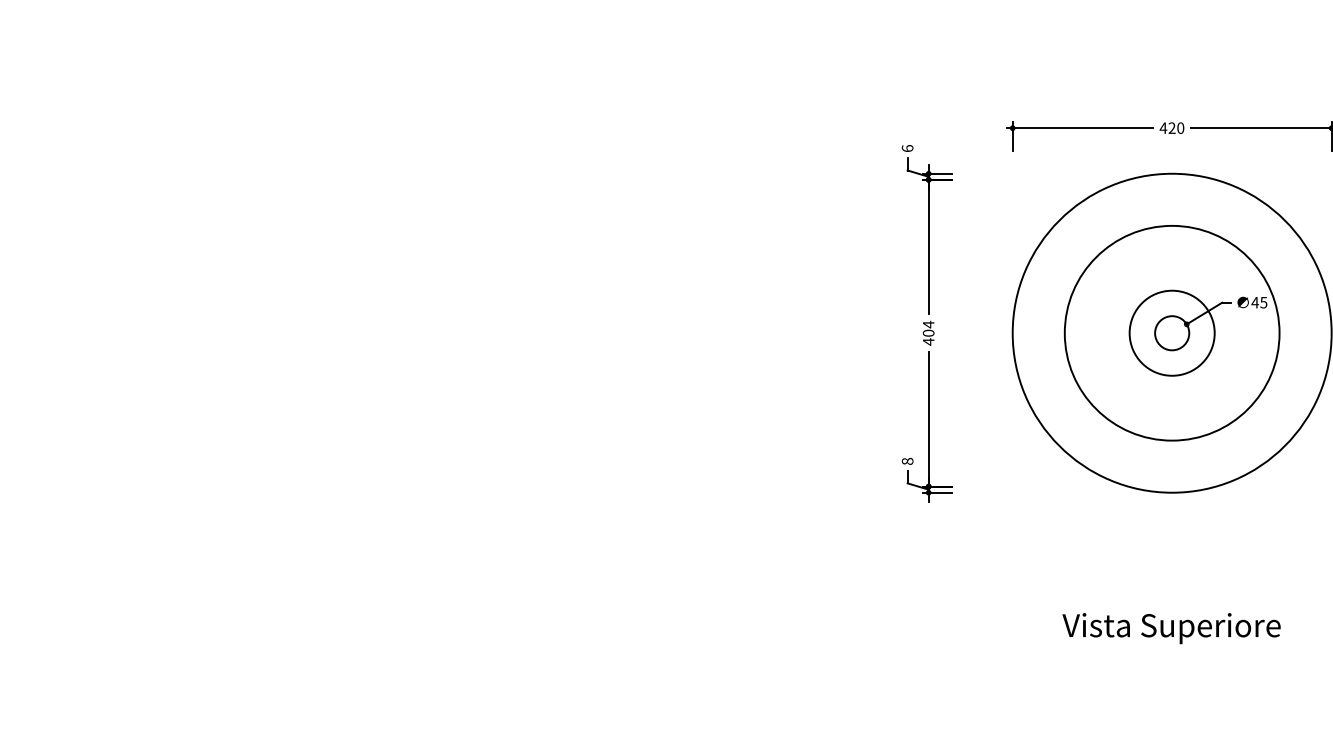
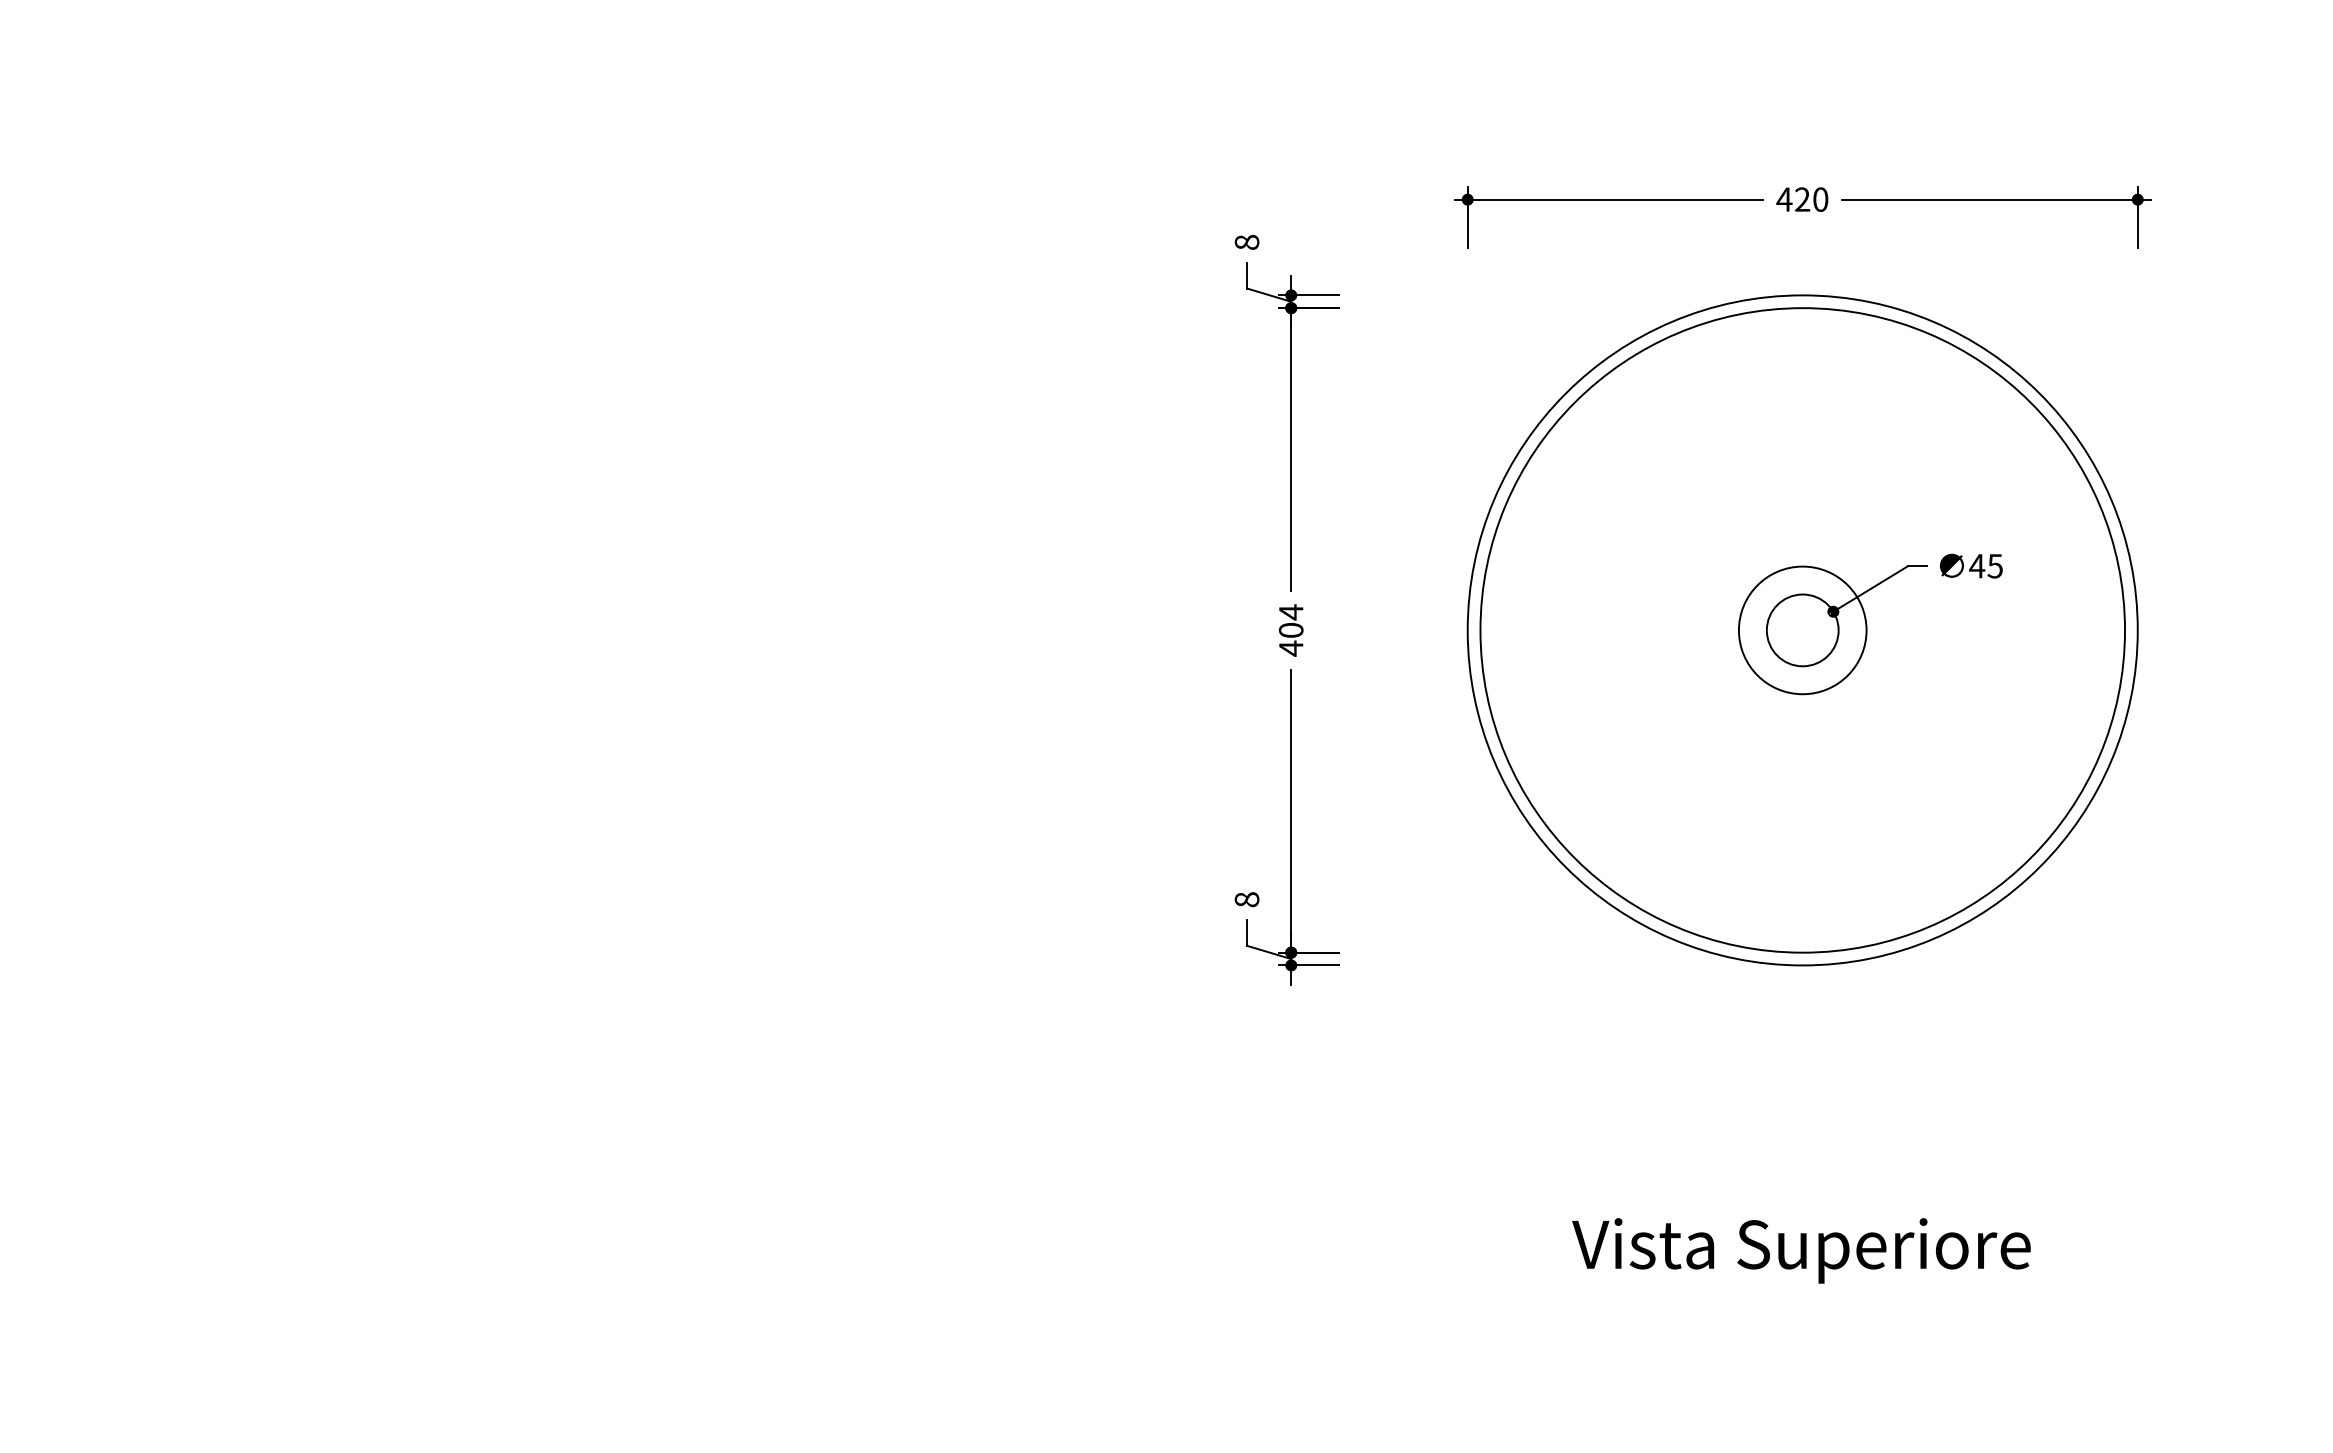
text: (907, 148) -> (1246, 242), 6 -> 8
circle: (1171, 332) -> (1801, 628), size x0.71
circle: (1171, 332) -> (1801, 628), size x1.43

